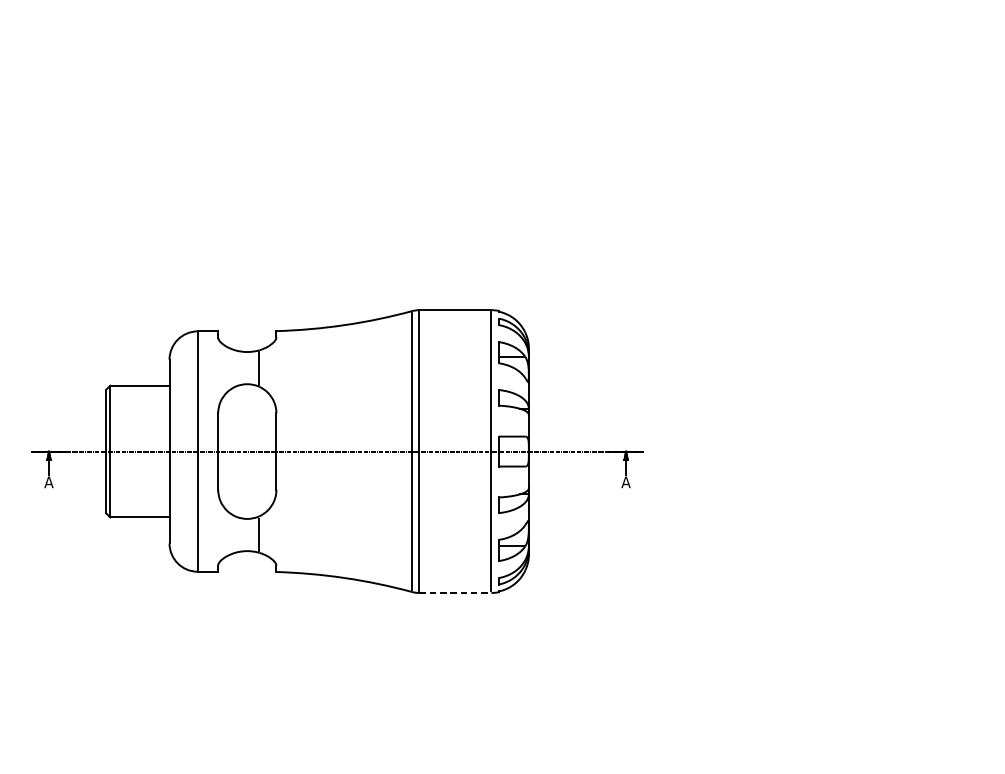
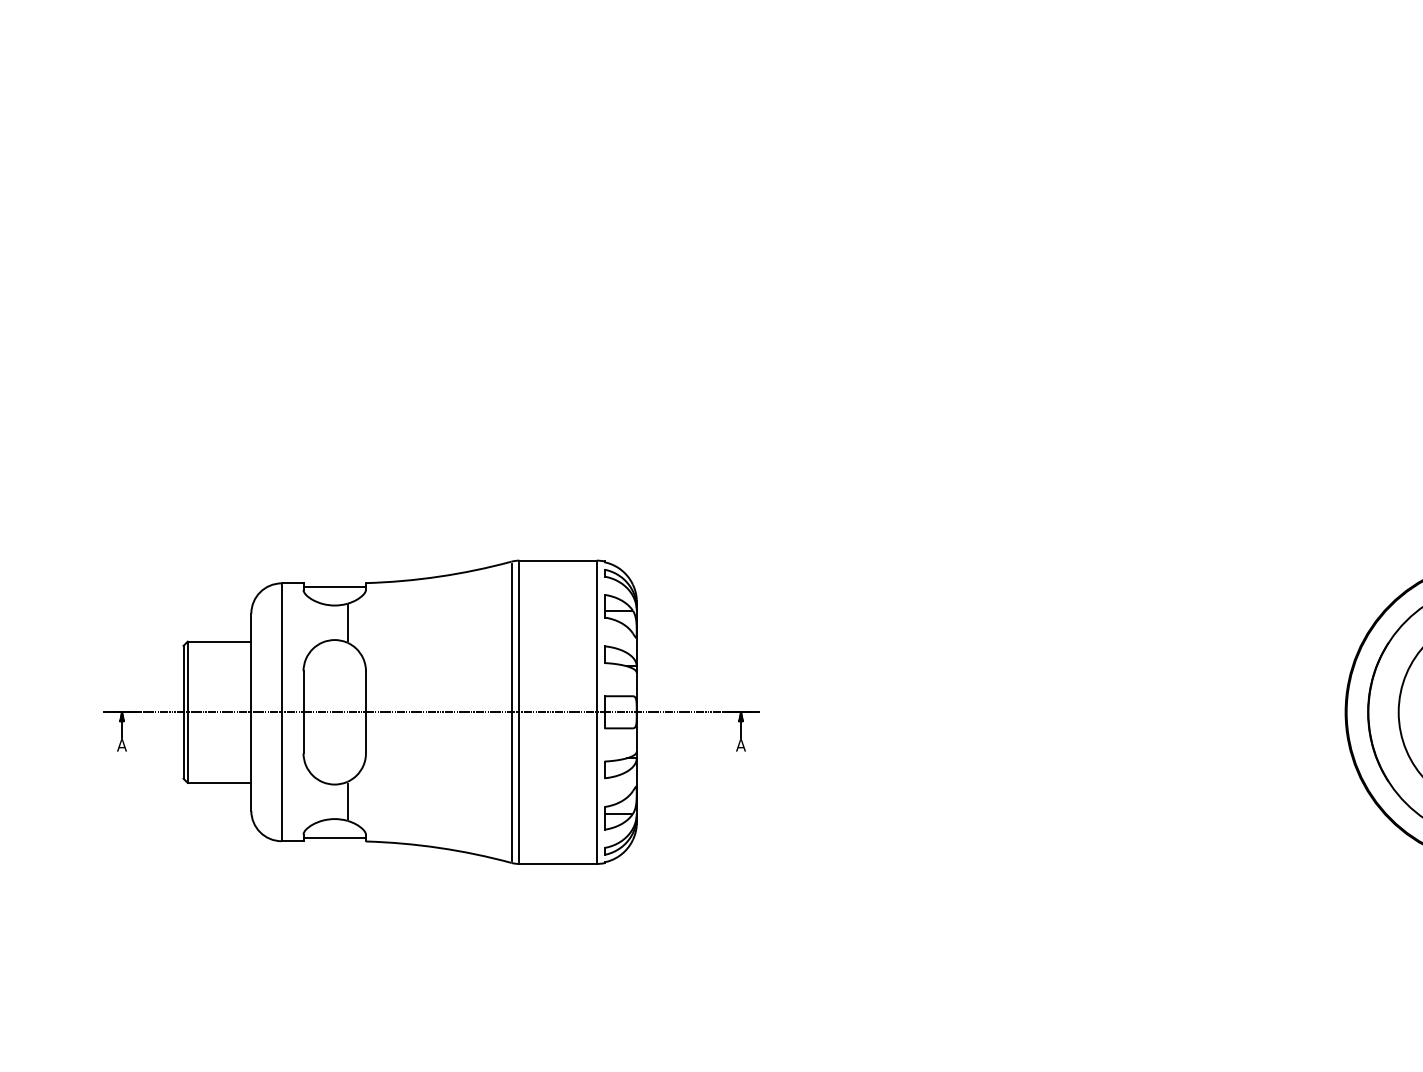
line: (247, 334) -> (334, 586), added
line: (247, 568) -> (334, 837), added
line: (455, 592) -> (558, 863), dashed -> solid

